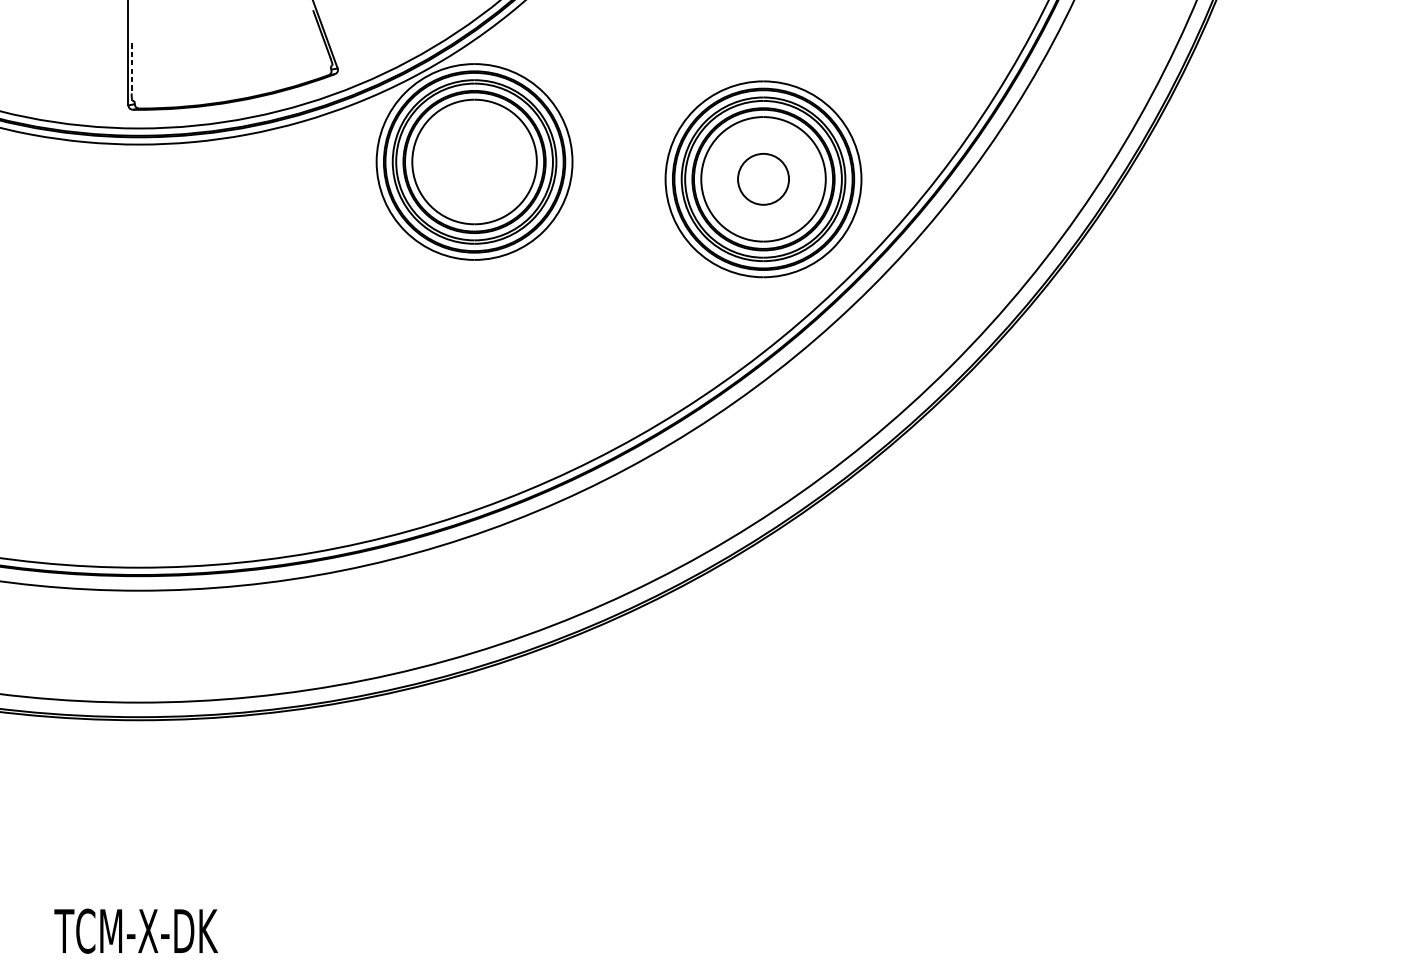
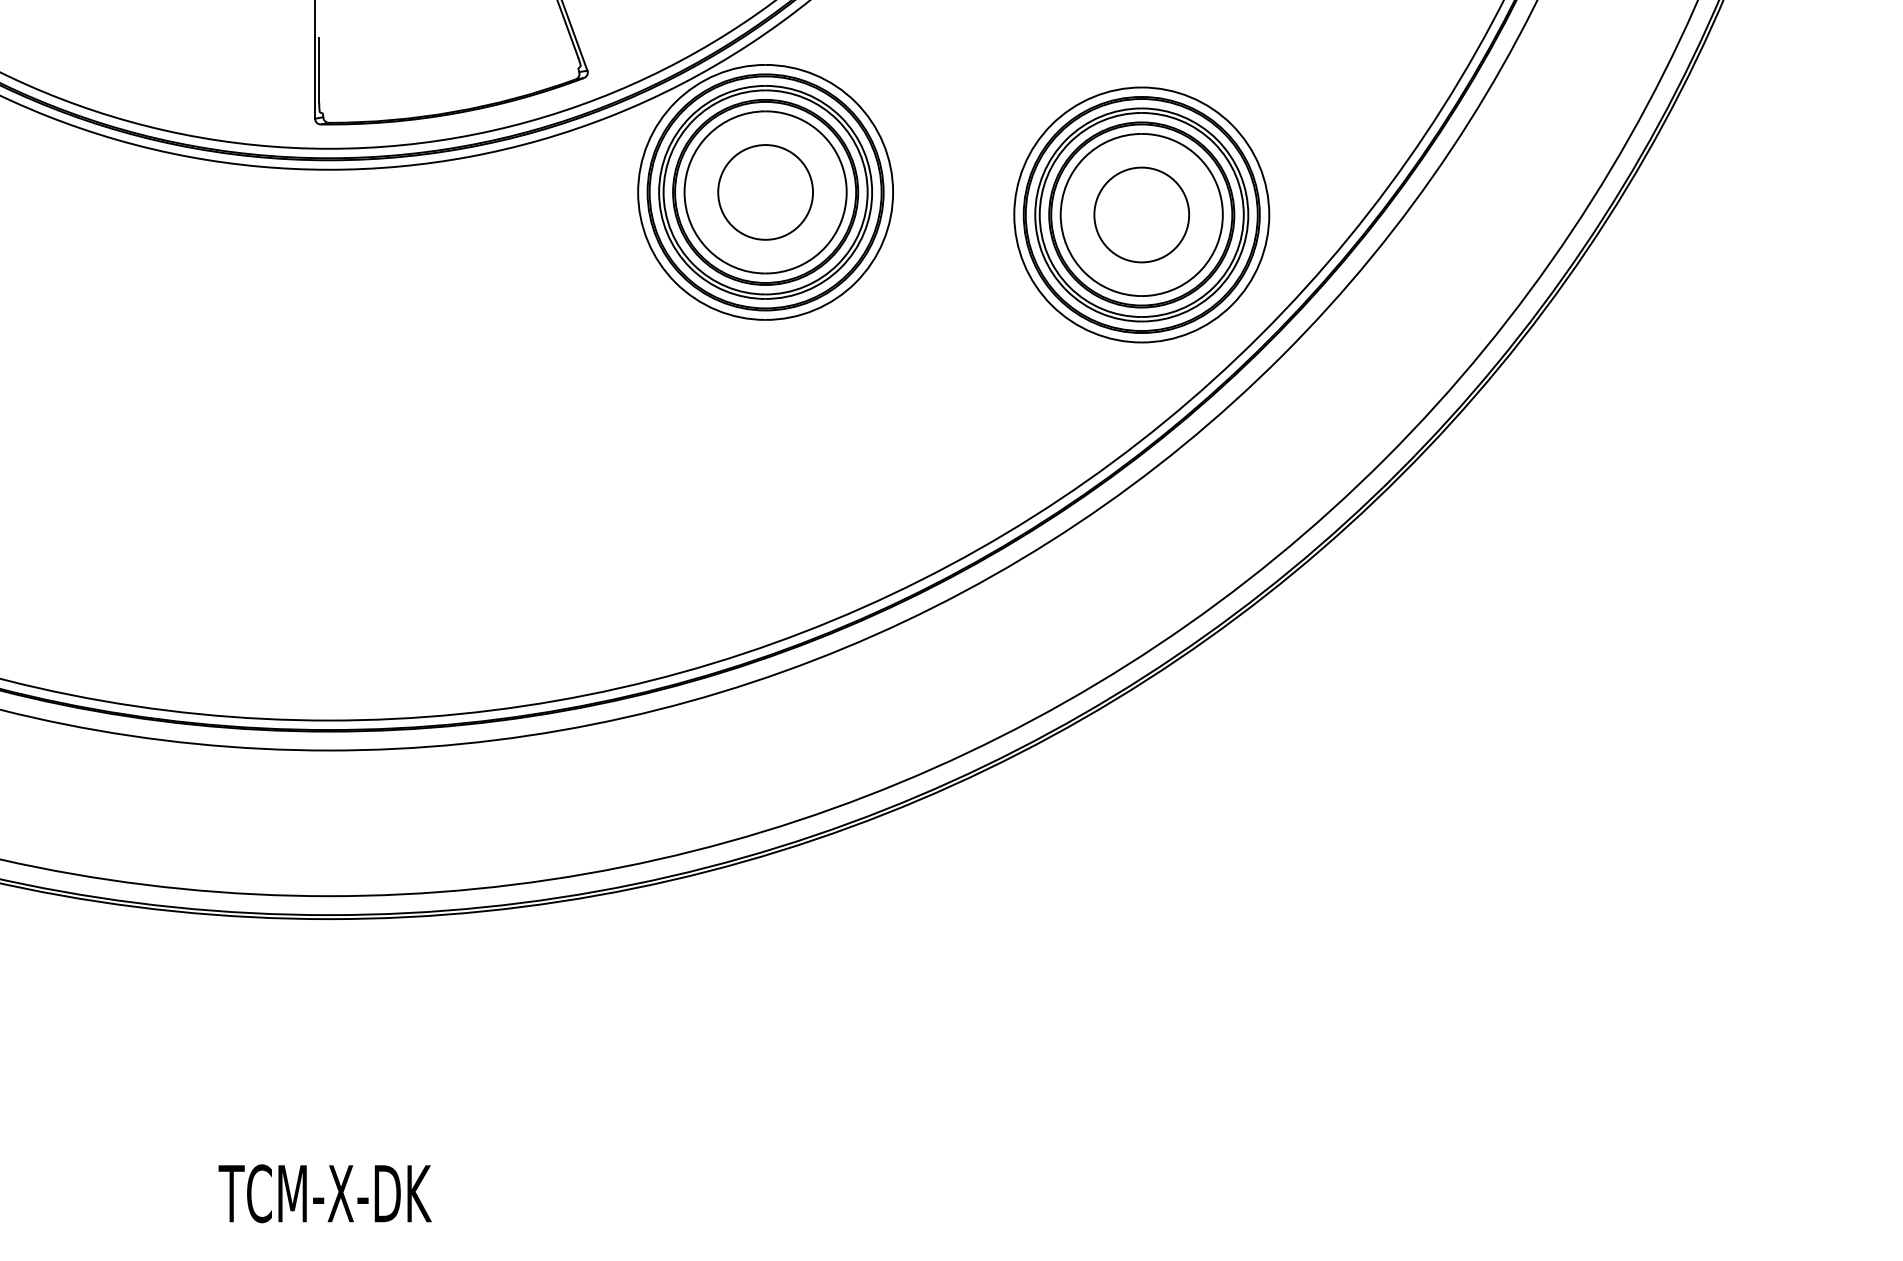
line: (131, 68) -> (319, 70), dashed -> solid
circle: (474, 162) -> (765, 192), added
circle: (763, 178) -> (1141, 214), size x1.43

